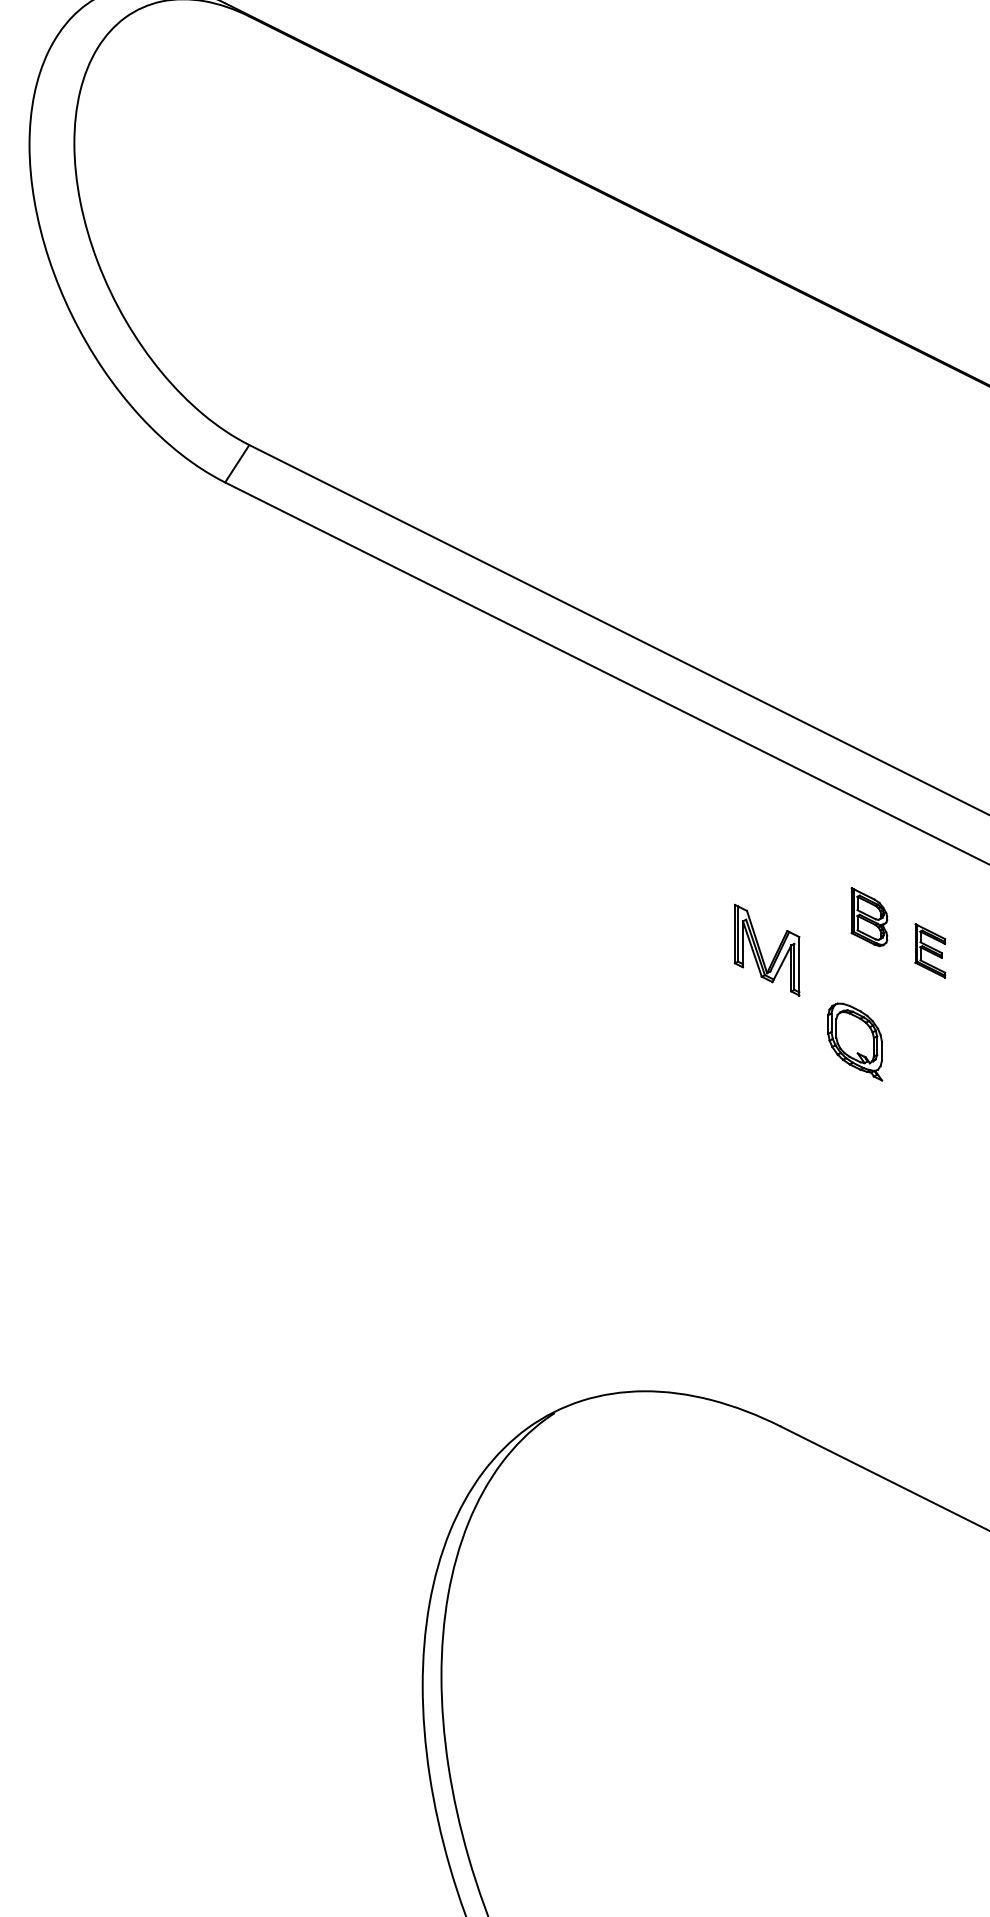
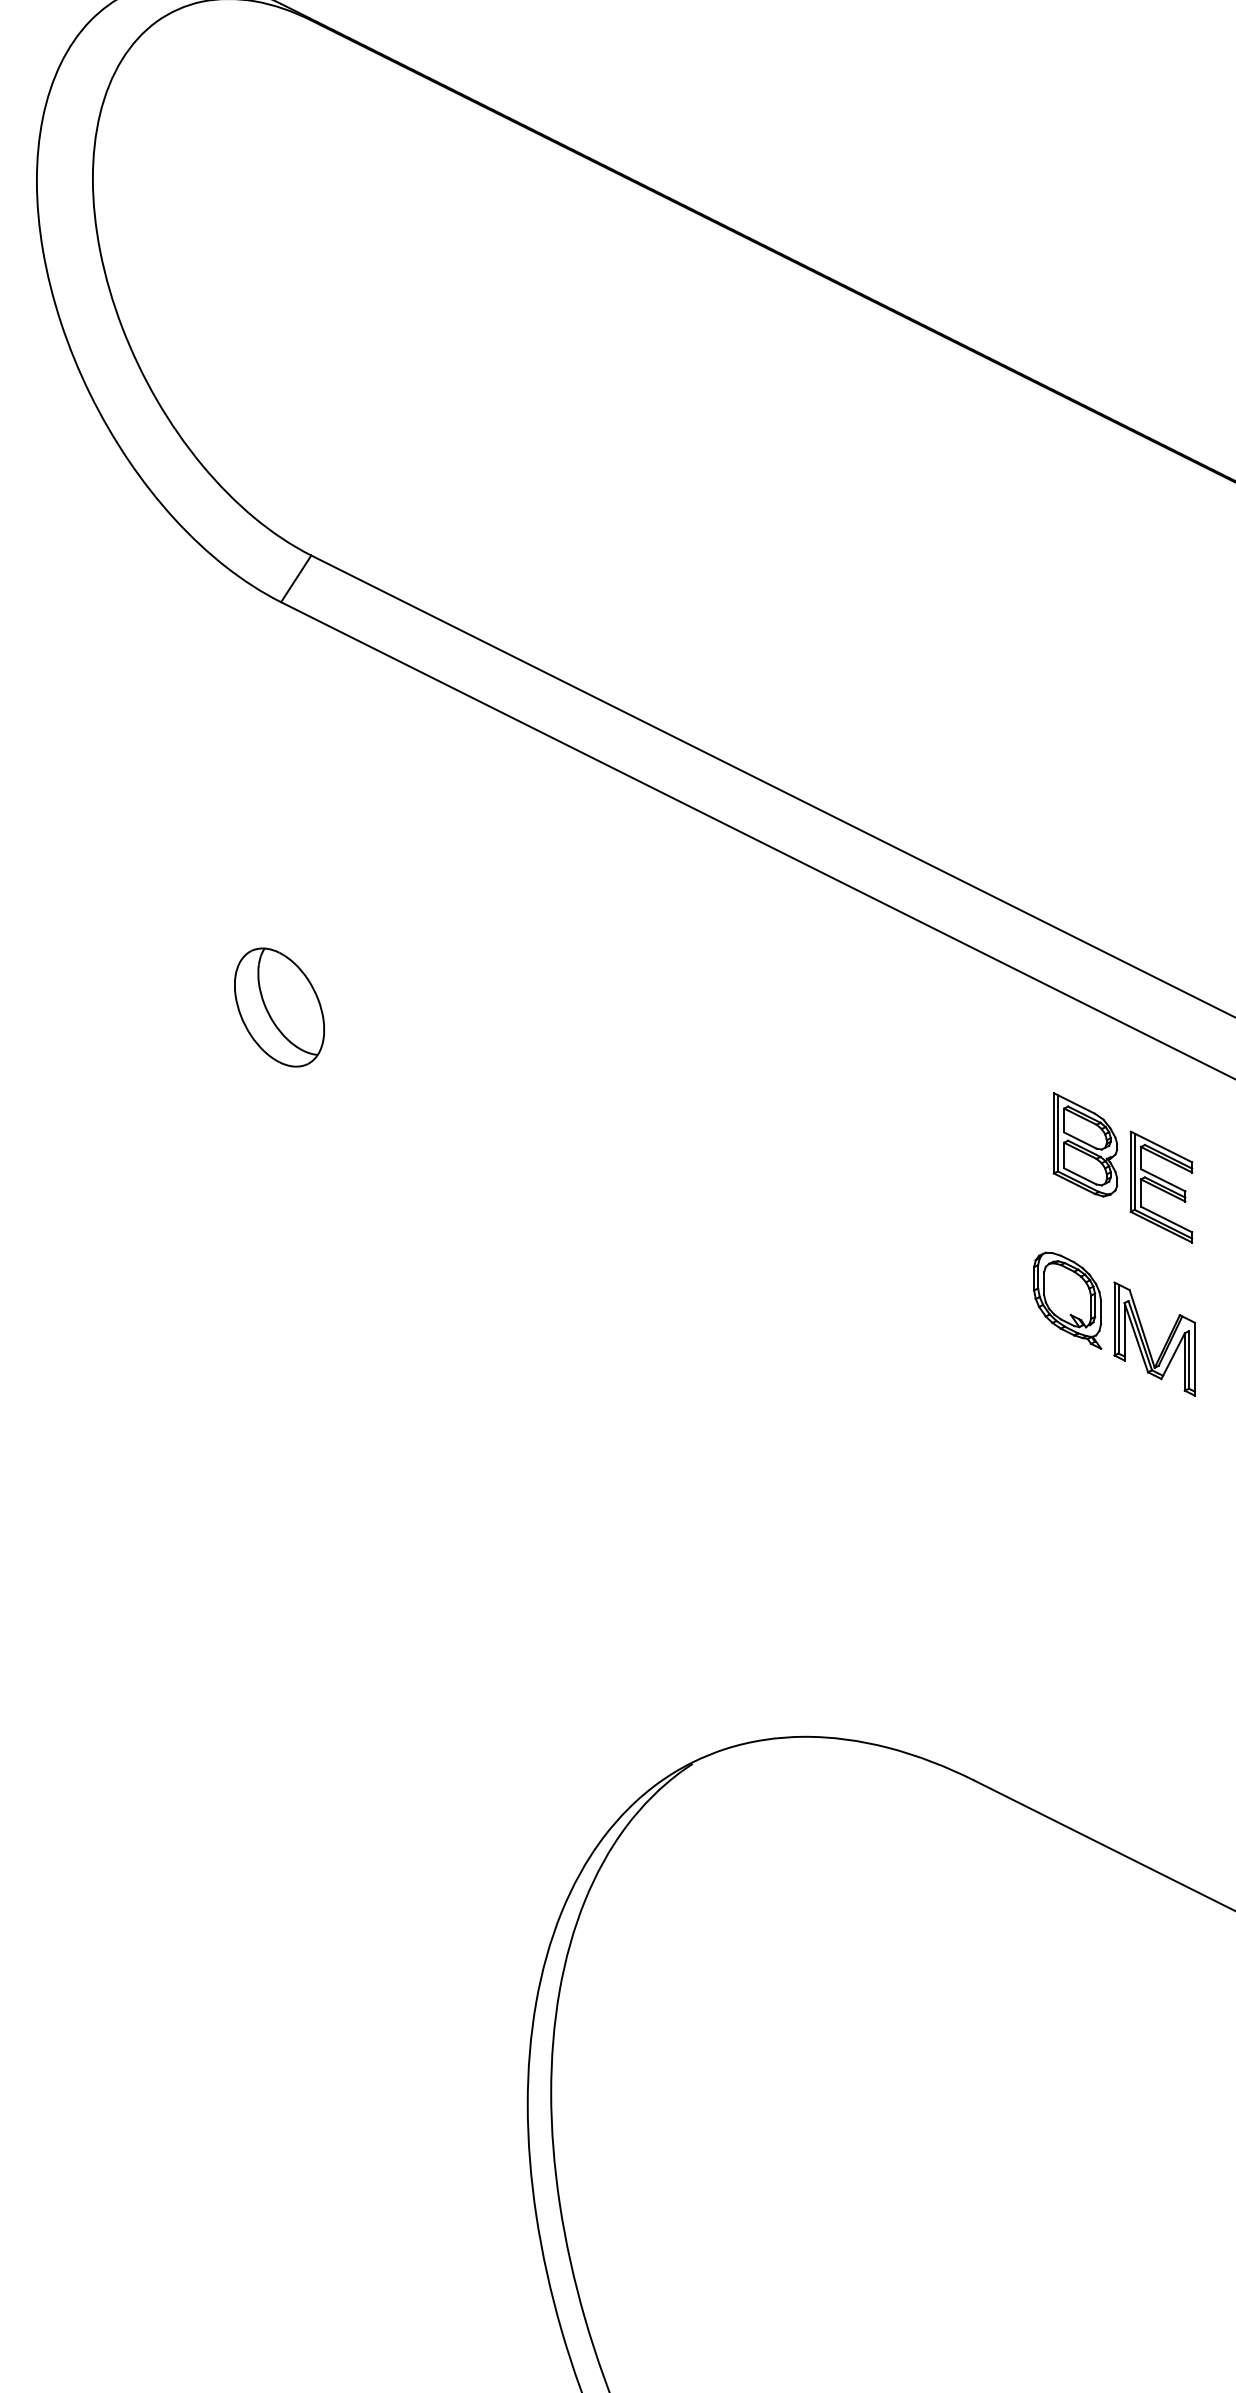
part: (223, 807) -> (279, 1007), added
part: (869, 916) -> (1085, 1144), size x1.43
part: (930, 950) -> (1161, 1186), size x1.67
part: (761, 952) -> (1147, 1341), moved

